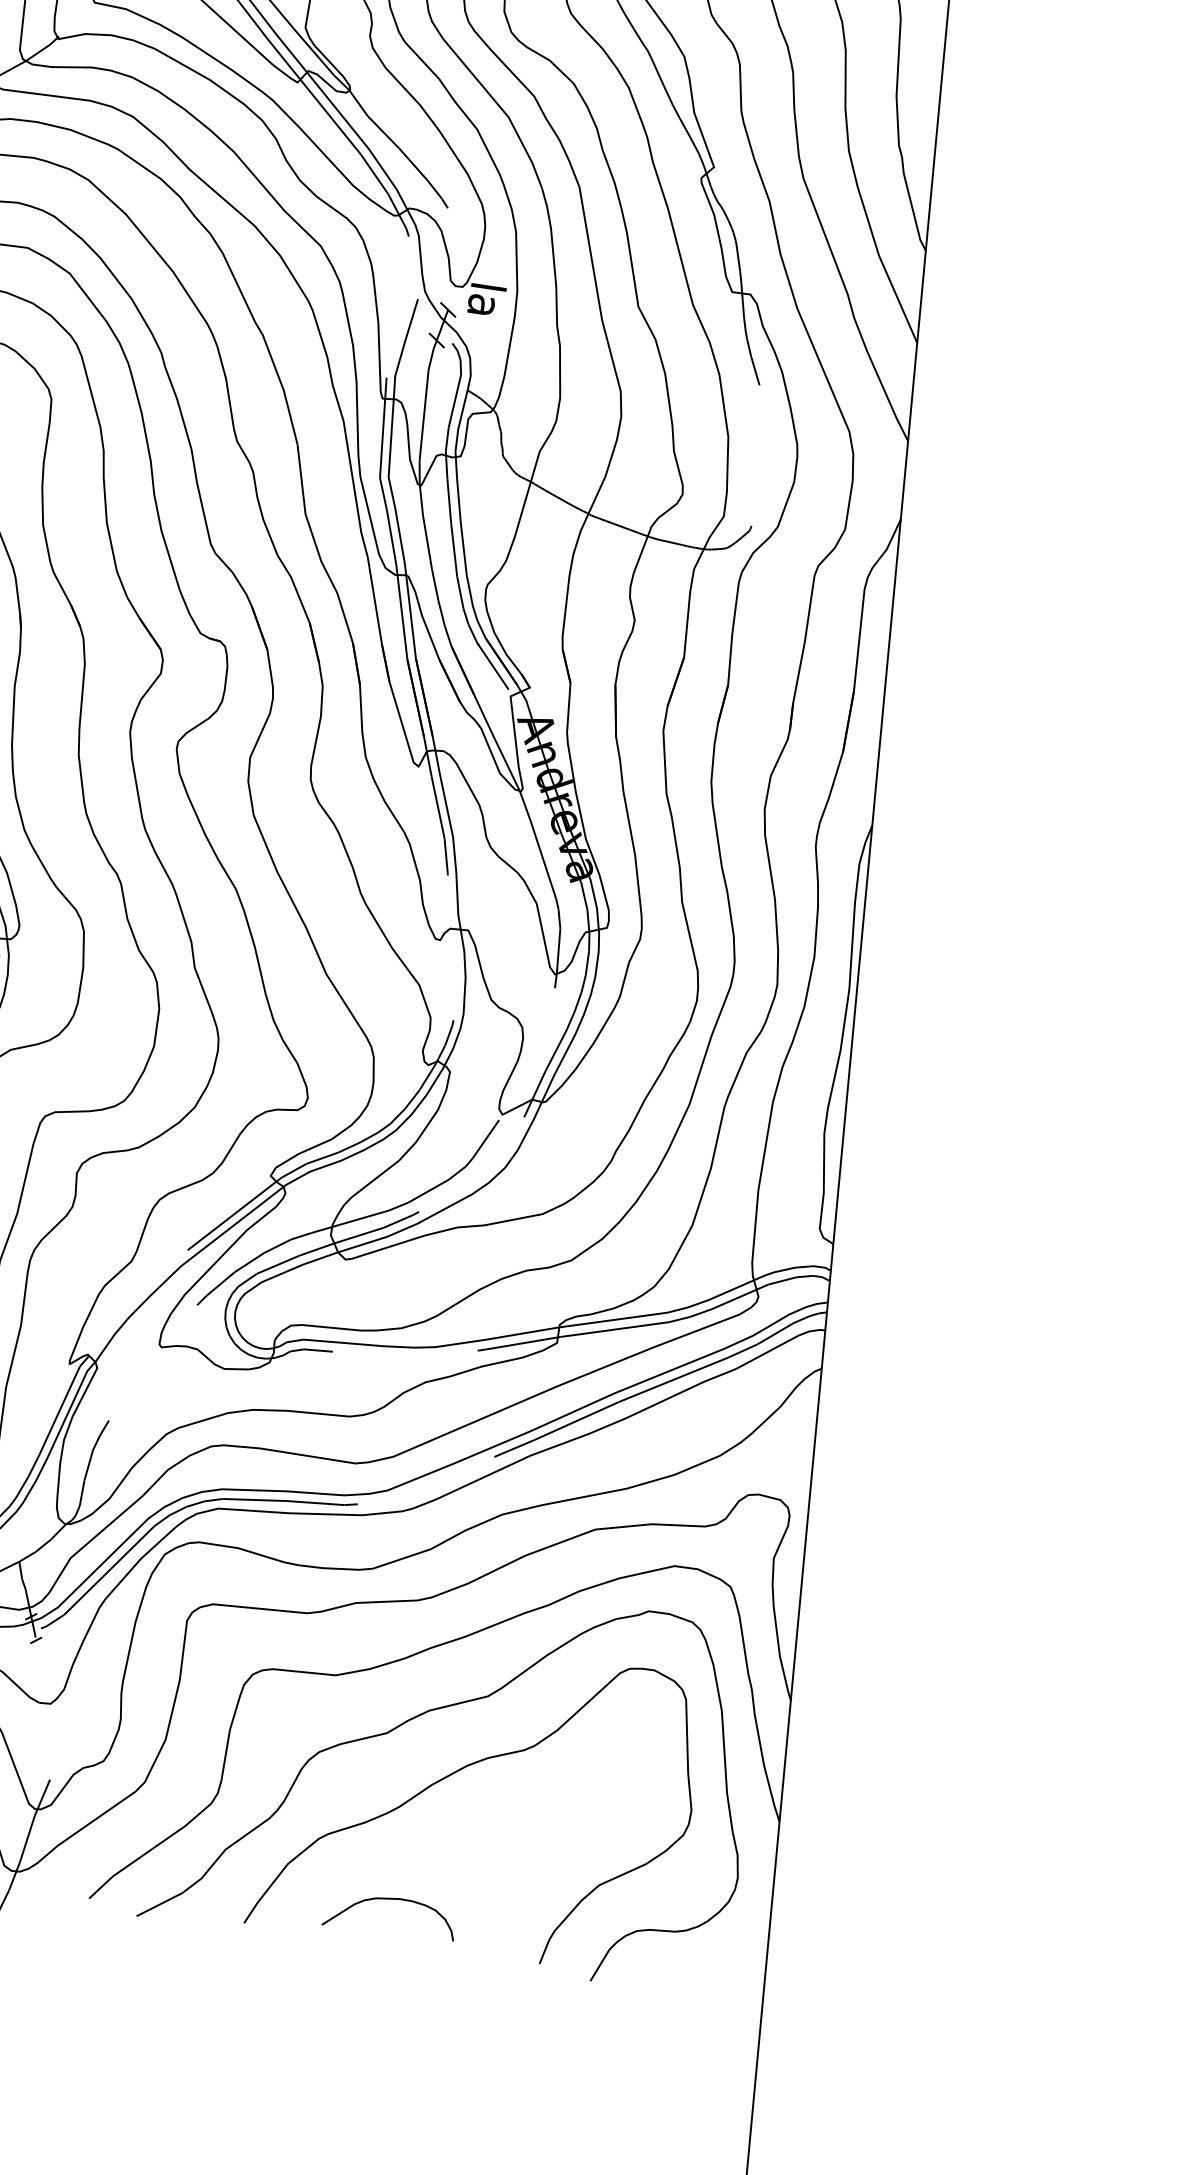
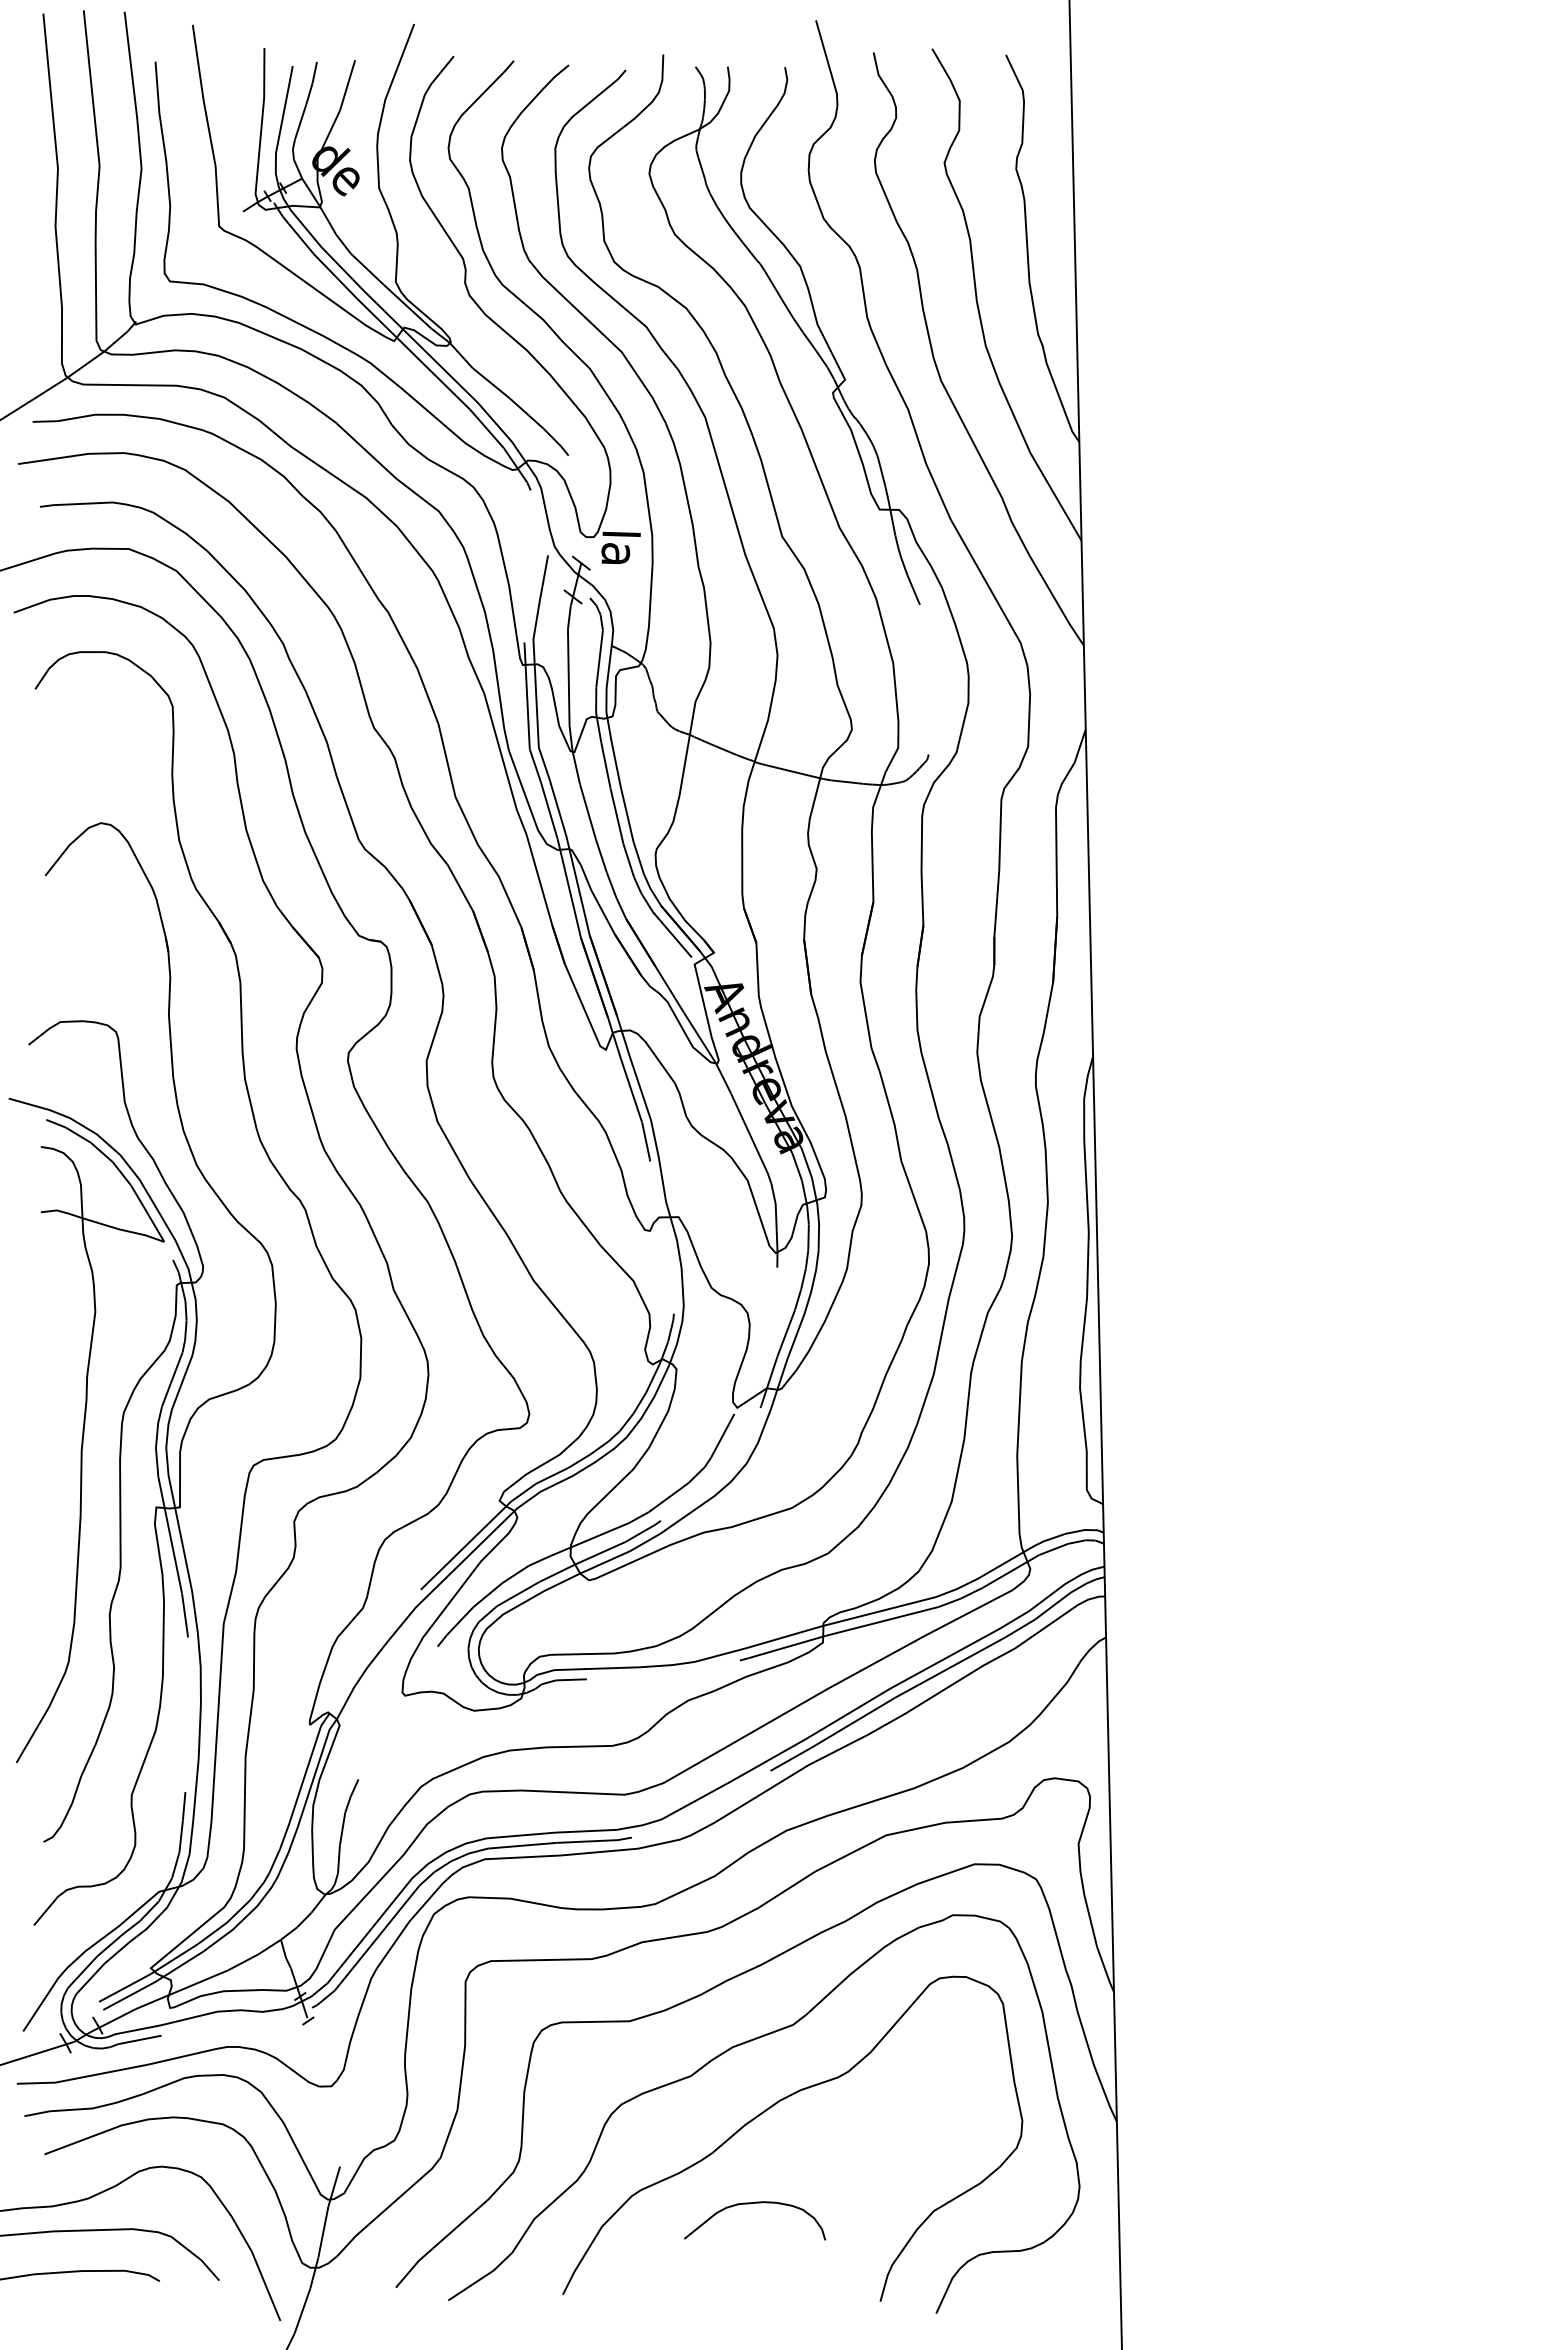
part: (387, 1899) -> (750, 2204), moved

